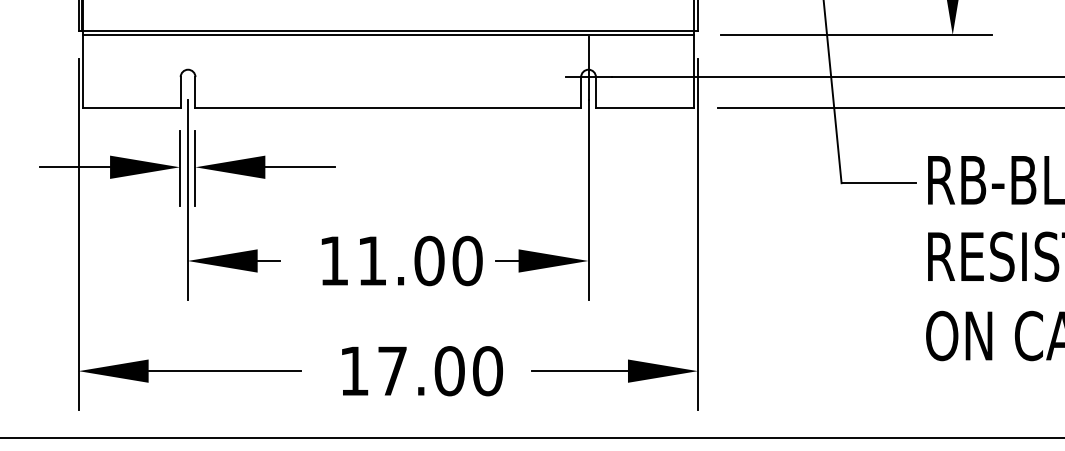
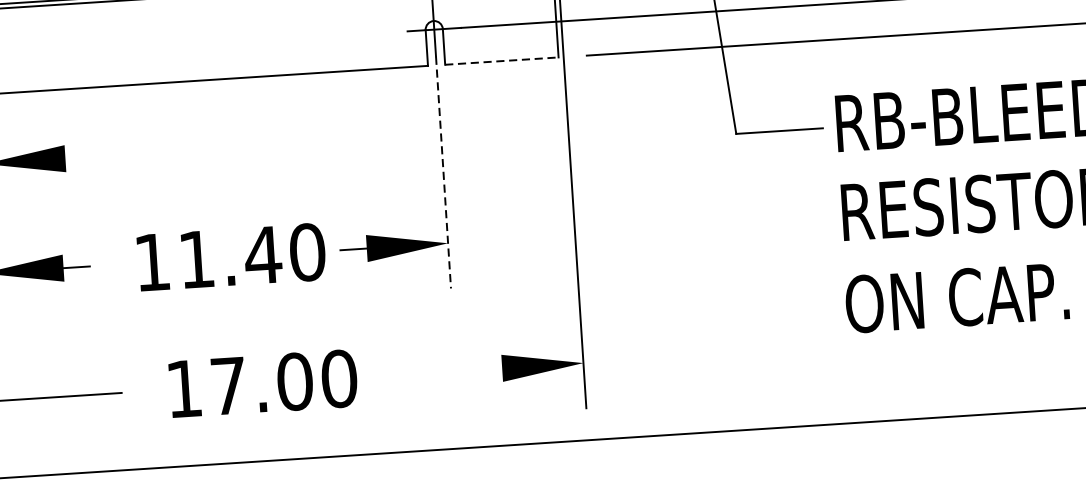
line: (644, 107) -> (501, 60), solid -> dashed
line: (300, 167) -> (106, 156), removed
line: (588, 200) -> (443, 173), solid -> dashed
text: (429, 260) -> (263, 254), 11.00 -> 11.40
line: (579, 371) -> (445, 372), removed

